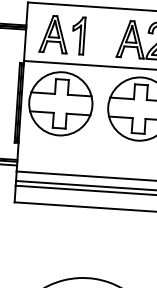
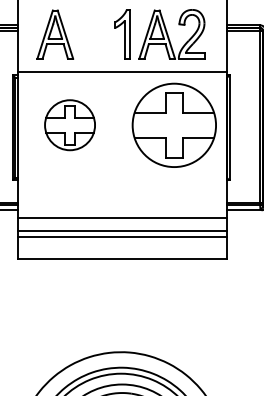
part: (78, 35) -> (122, 34), moved
part: (60, 103) -> (69, 124), size x0.6

